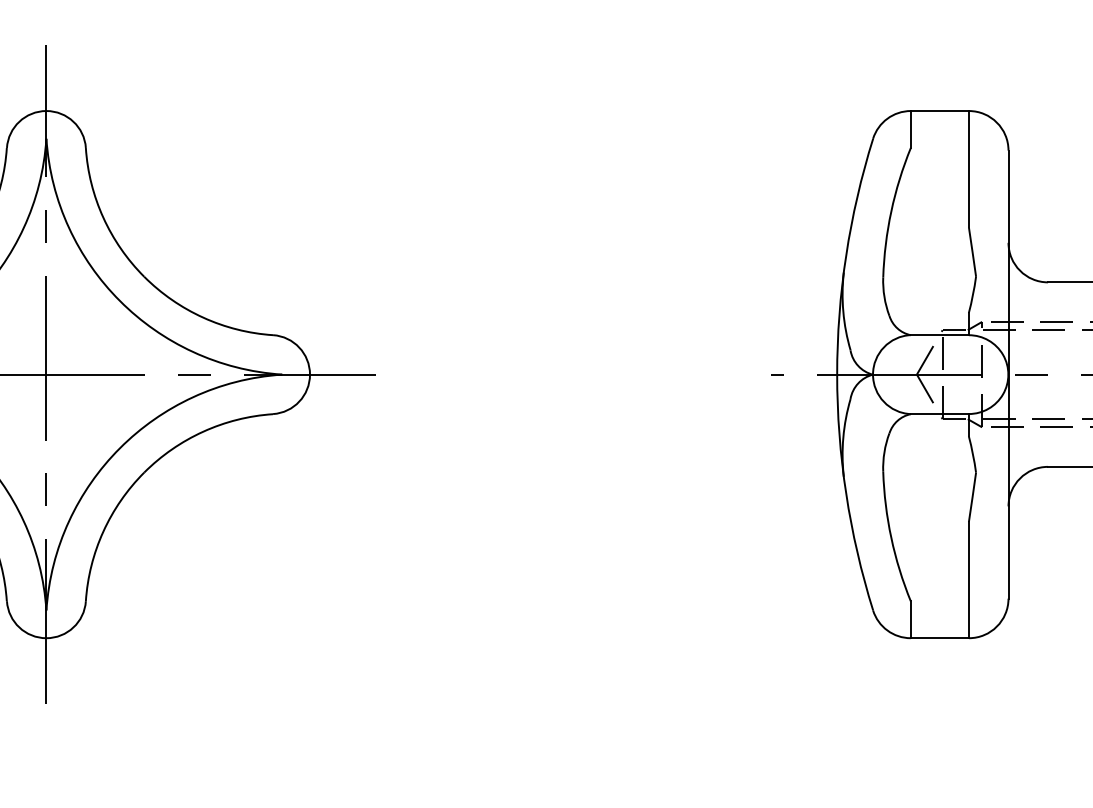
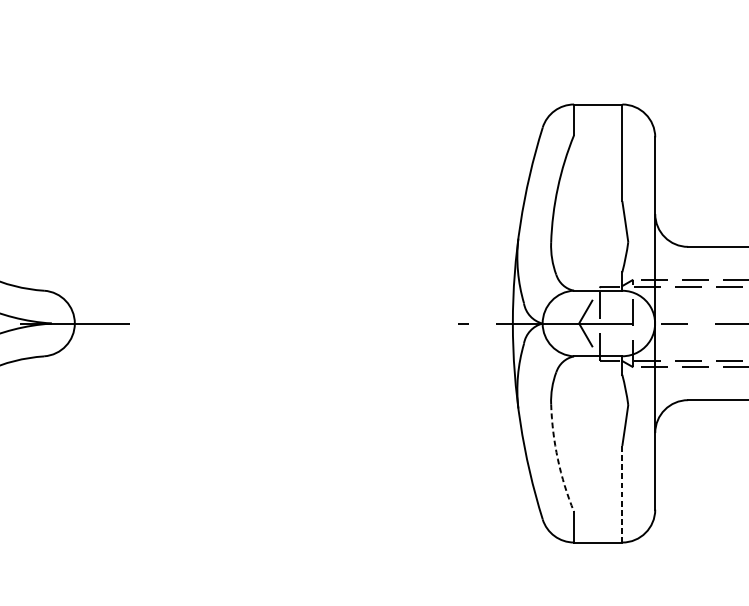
arc: (891, 537) -> (558, 458), solid -> dashed
line: (968, 580) -> (621, 494), solid -> dashed

